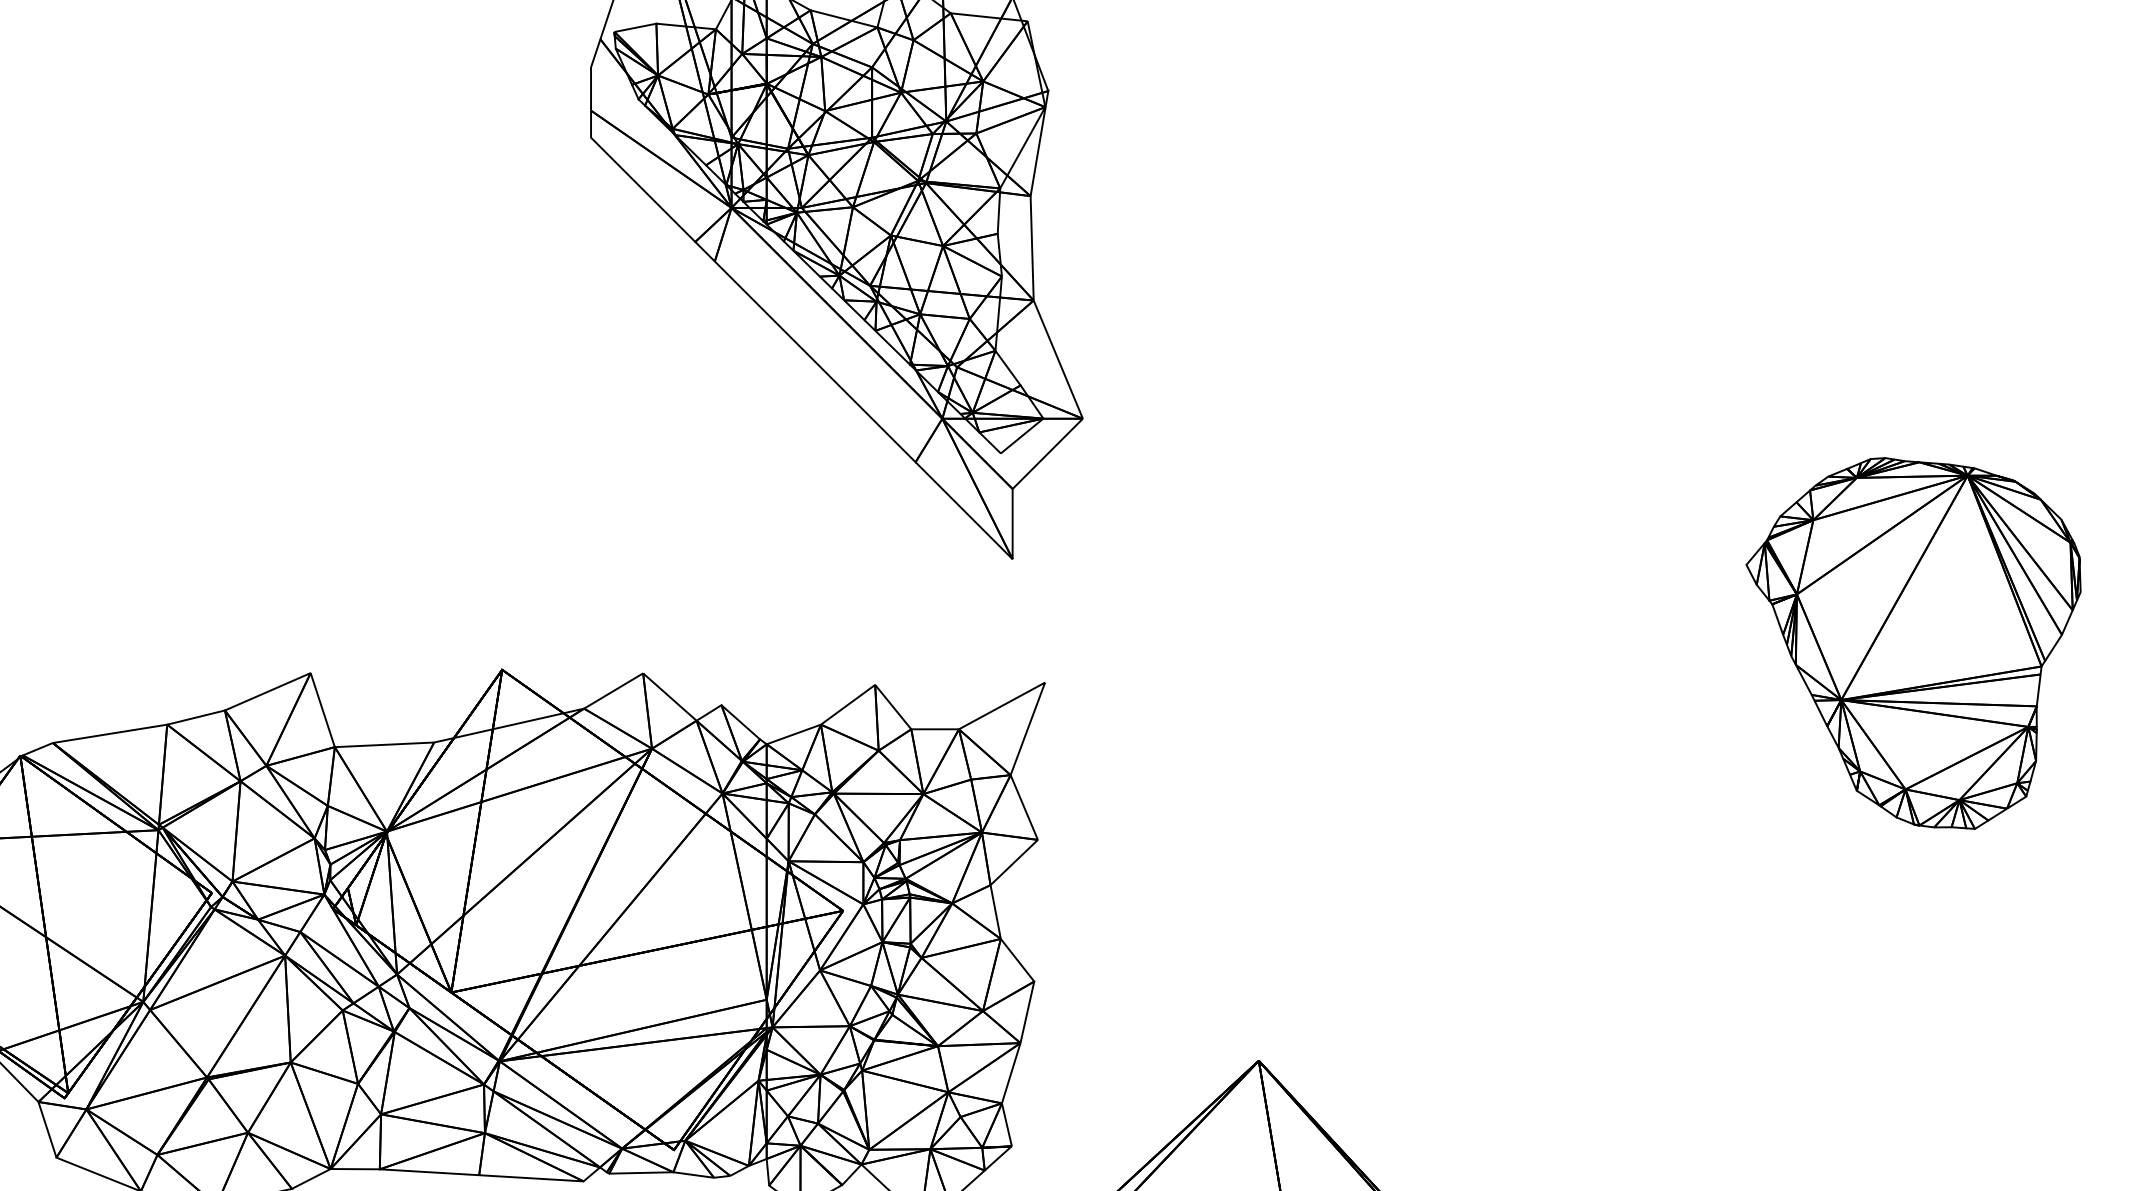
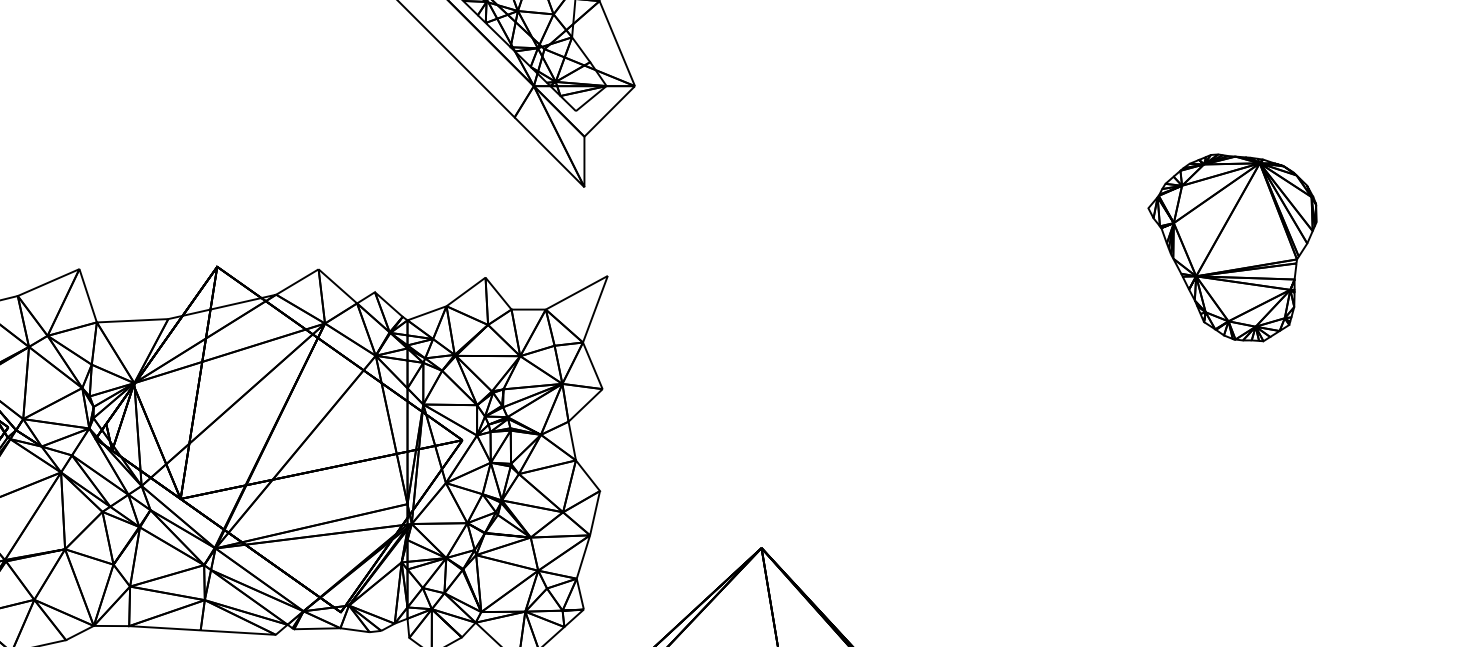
part: (1913, 643) -> (1232, 247), size x0.7

